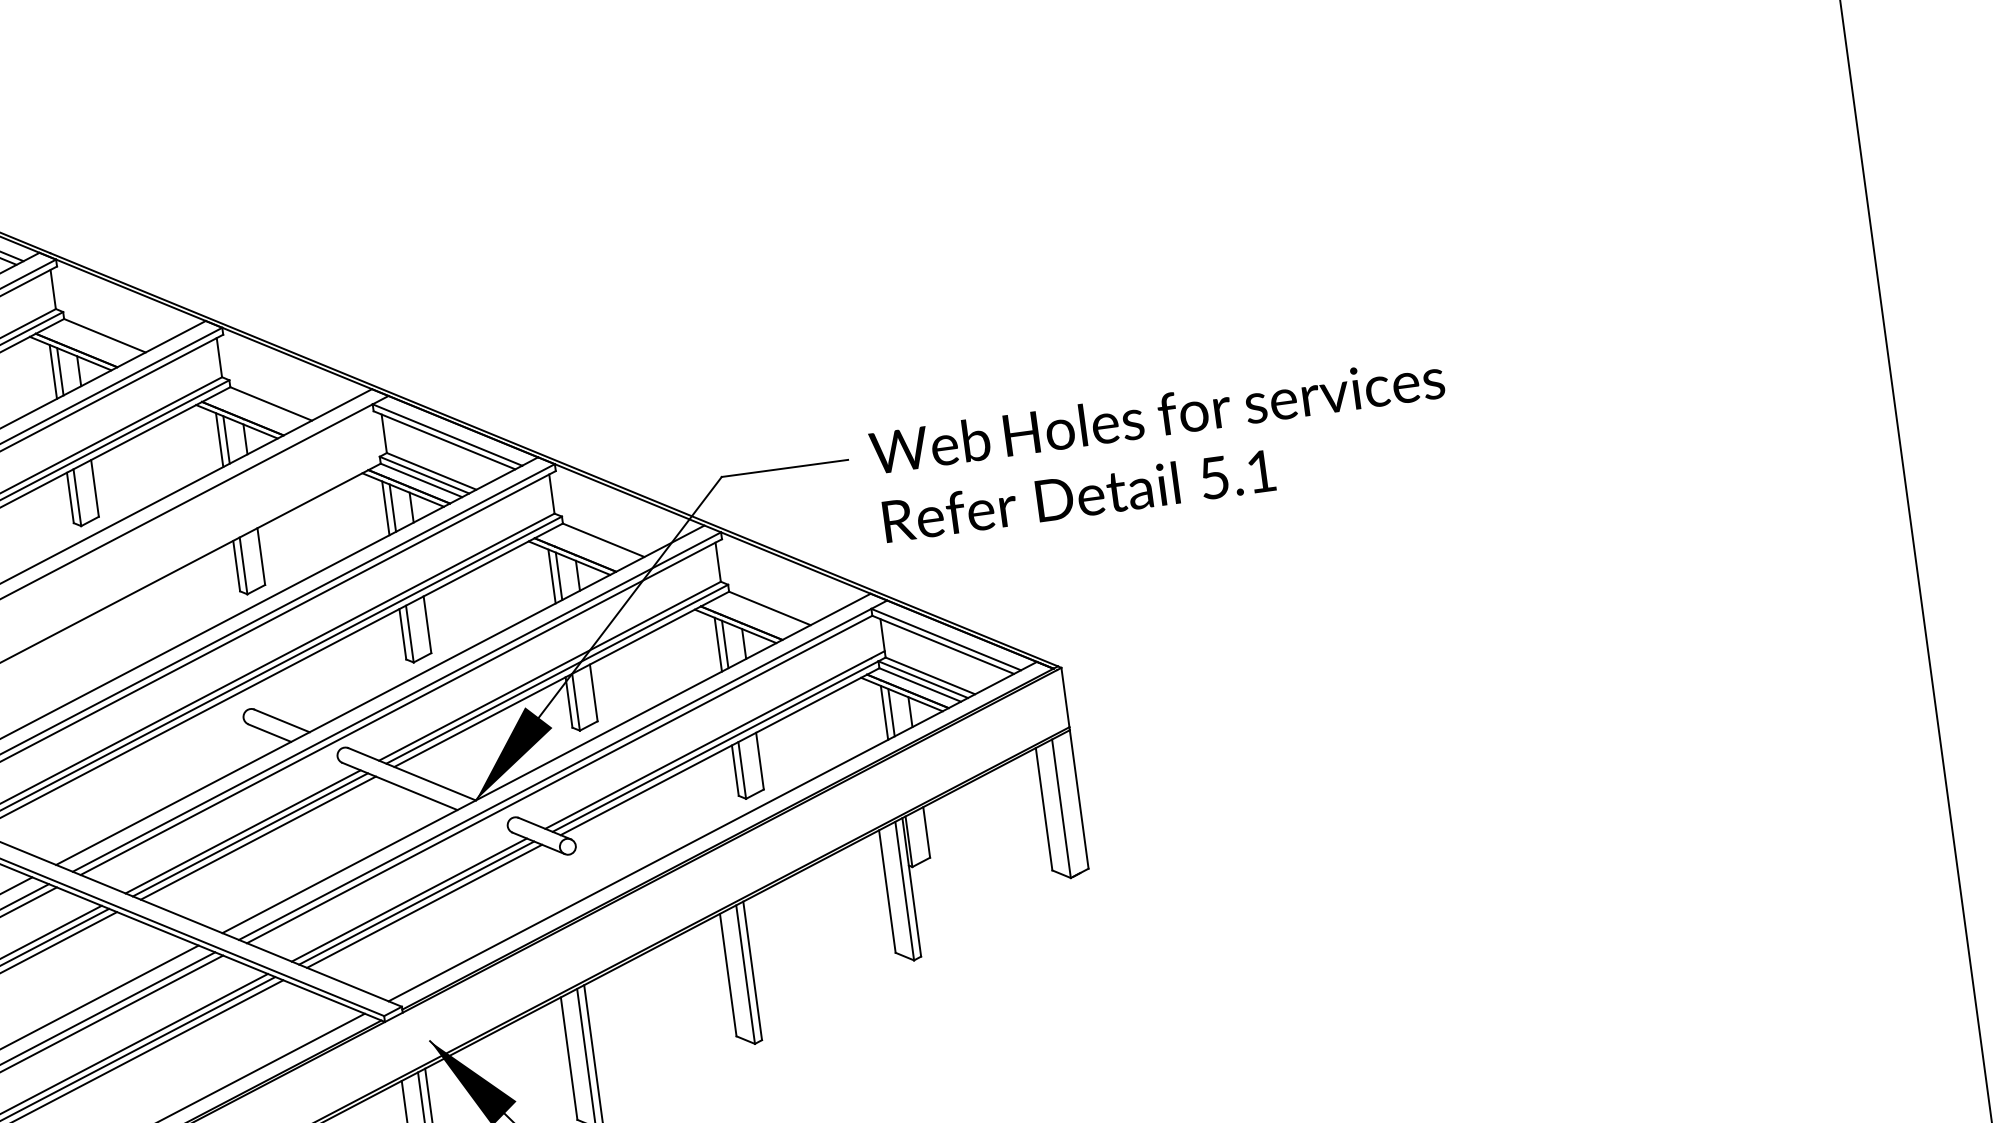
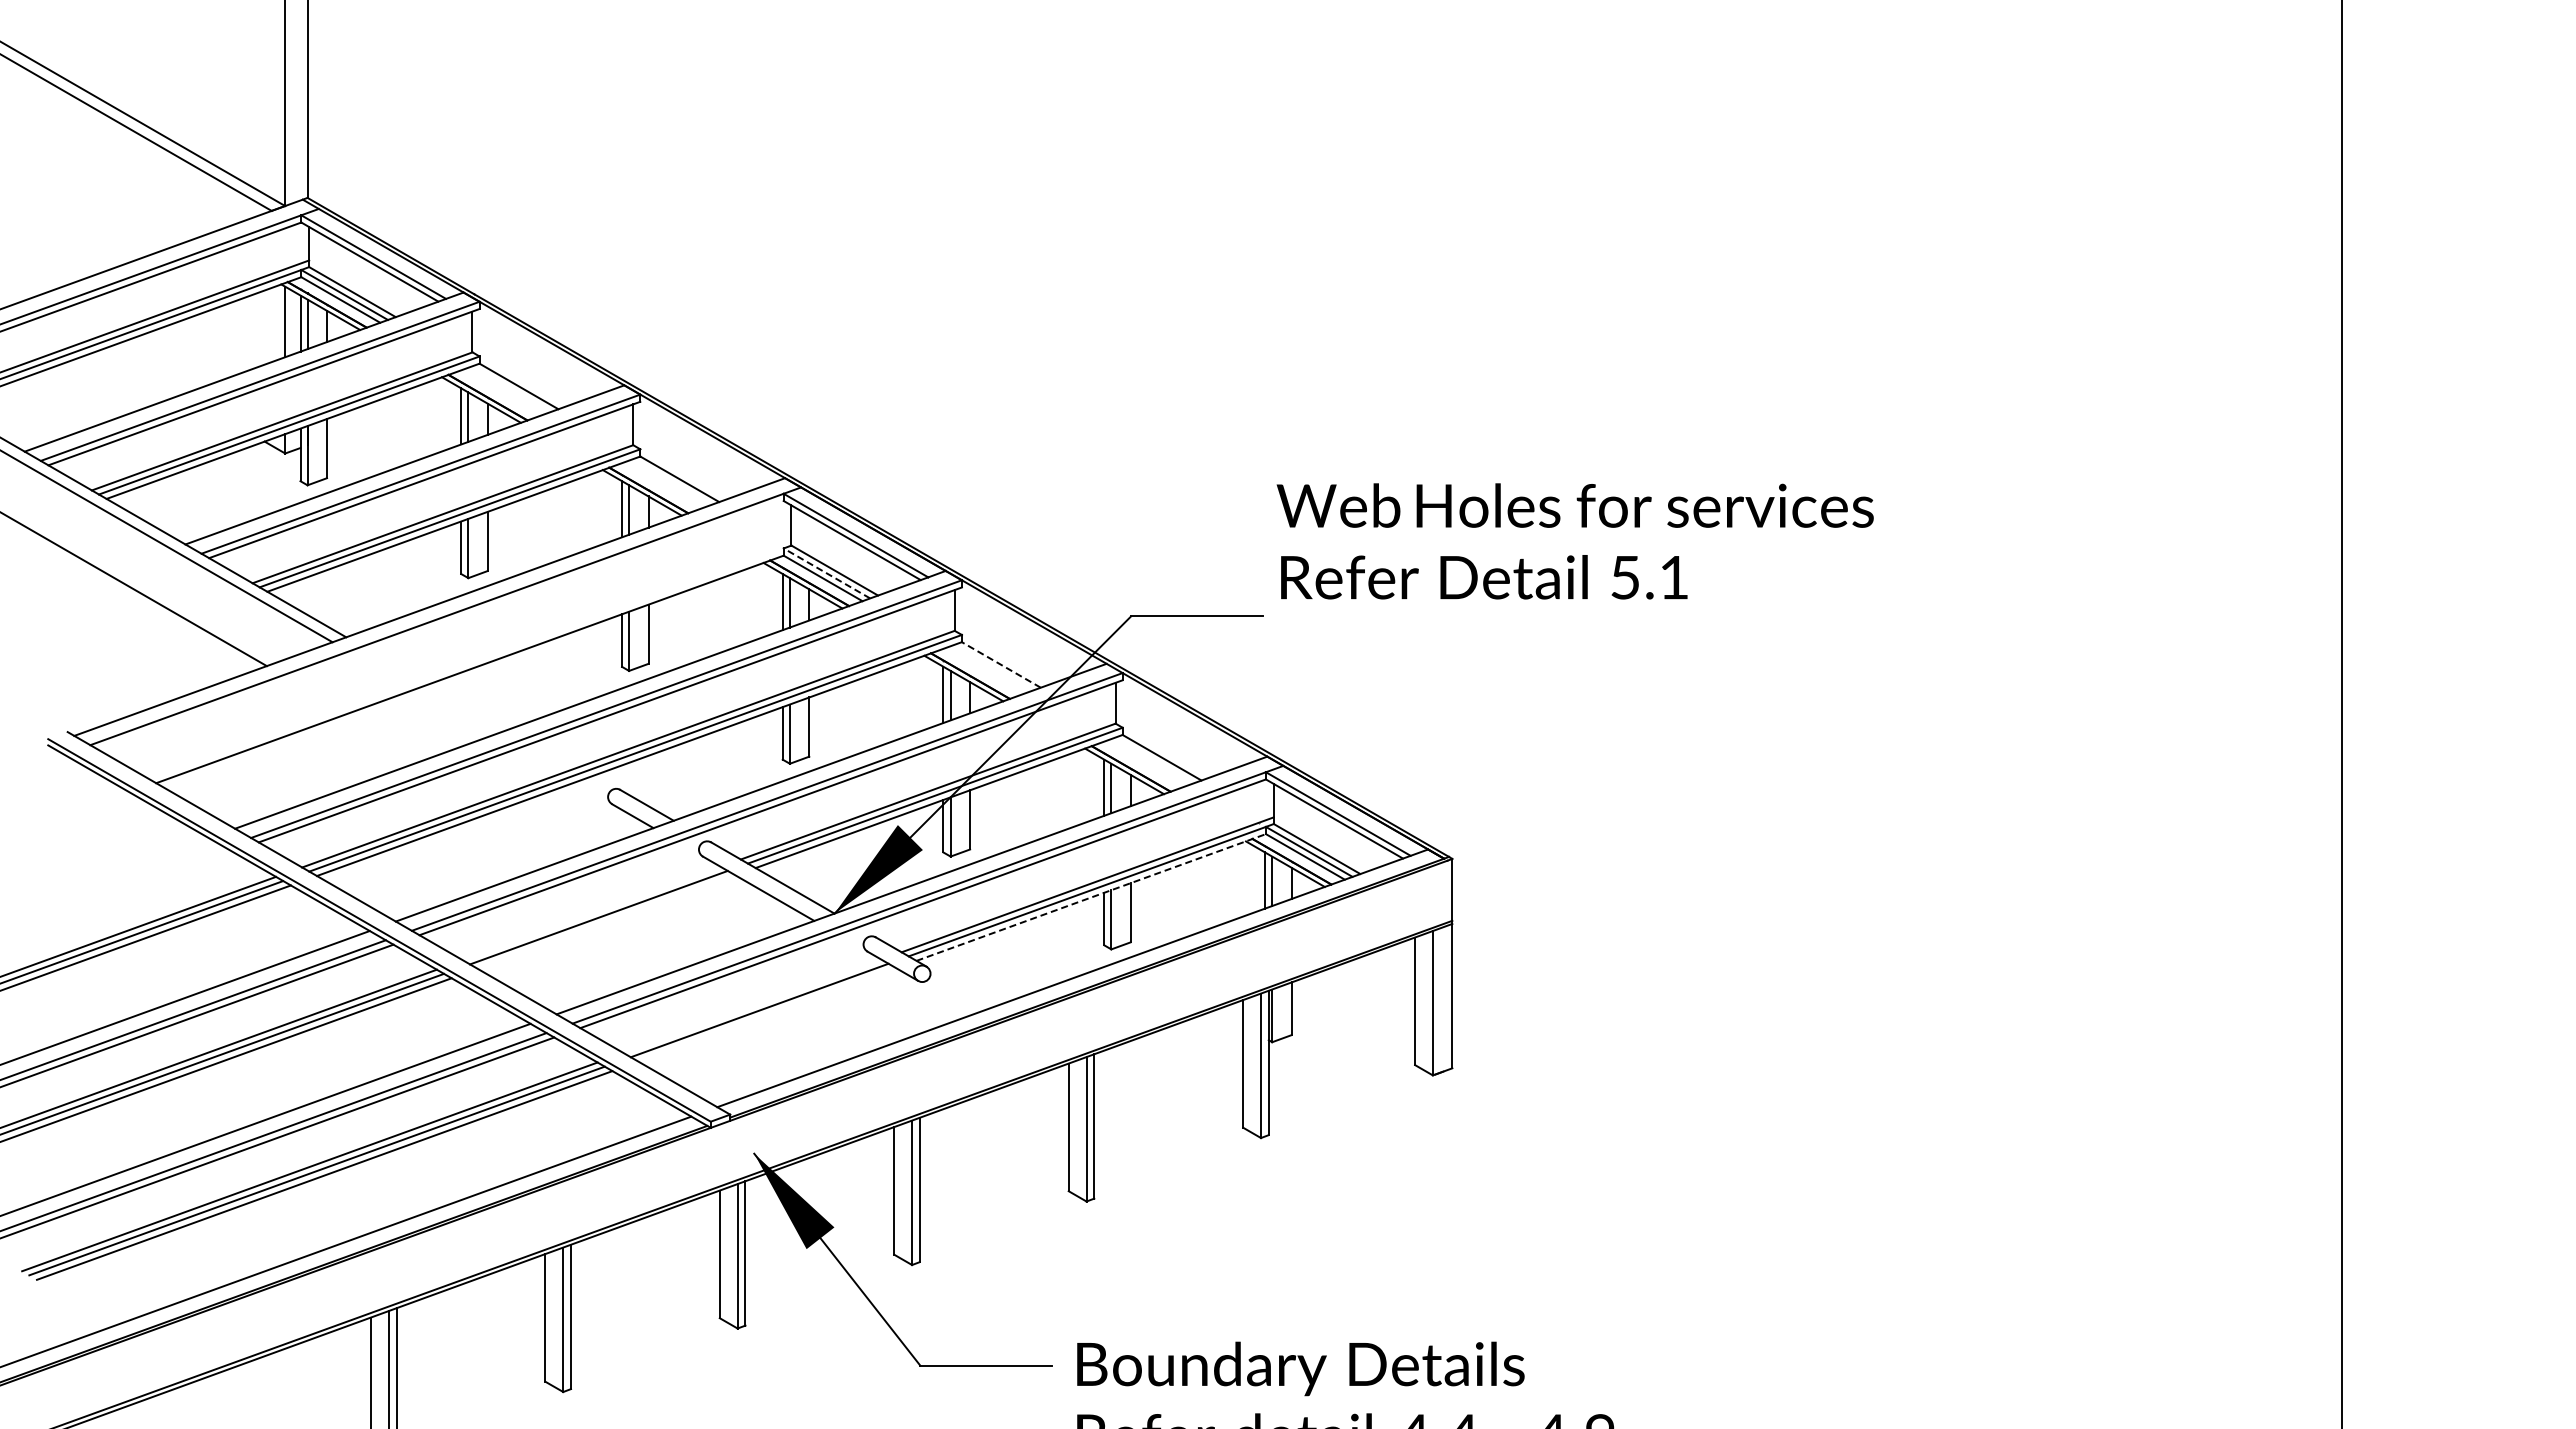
text: (1161, 449) -> (1574, 541), moved
line: (424, 475) -> (826, 573), solid -> dashed
line: (603, 539) -> (1001, 664), solid -> dashed
line: (720, 751) -> (1091, 897), solid -> dashed
line: (242, 831) -> (591, 913), removed
line: (258, 837) -> (606, 921), removed
line: (409, 900) -> (752, 1006), removed
line: (424, 905) -> (767, 1014), removed

